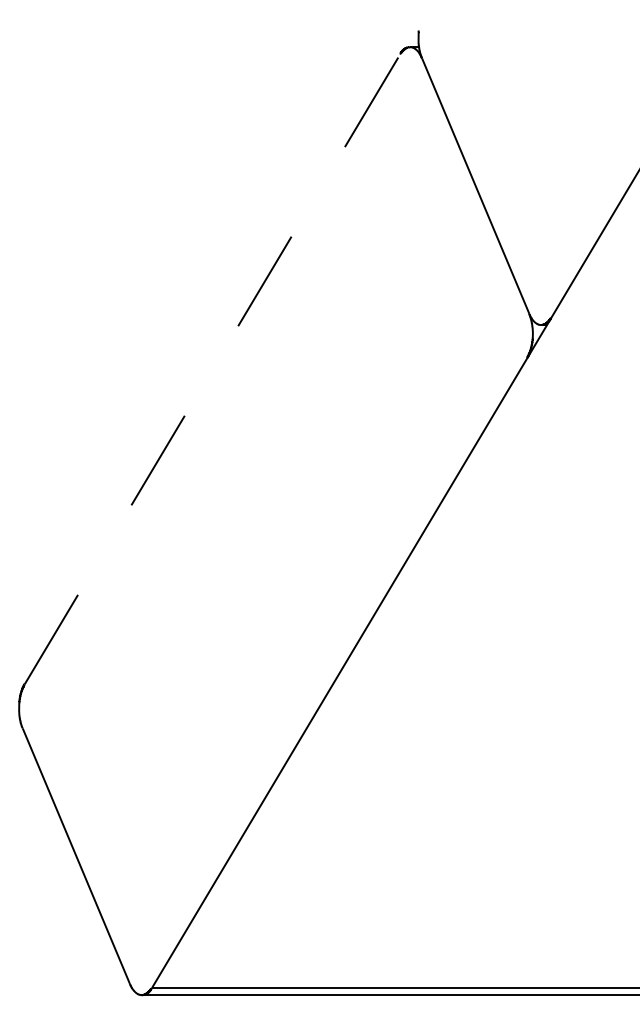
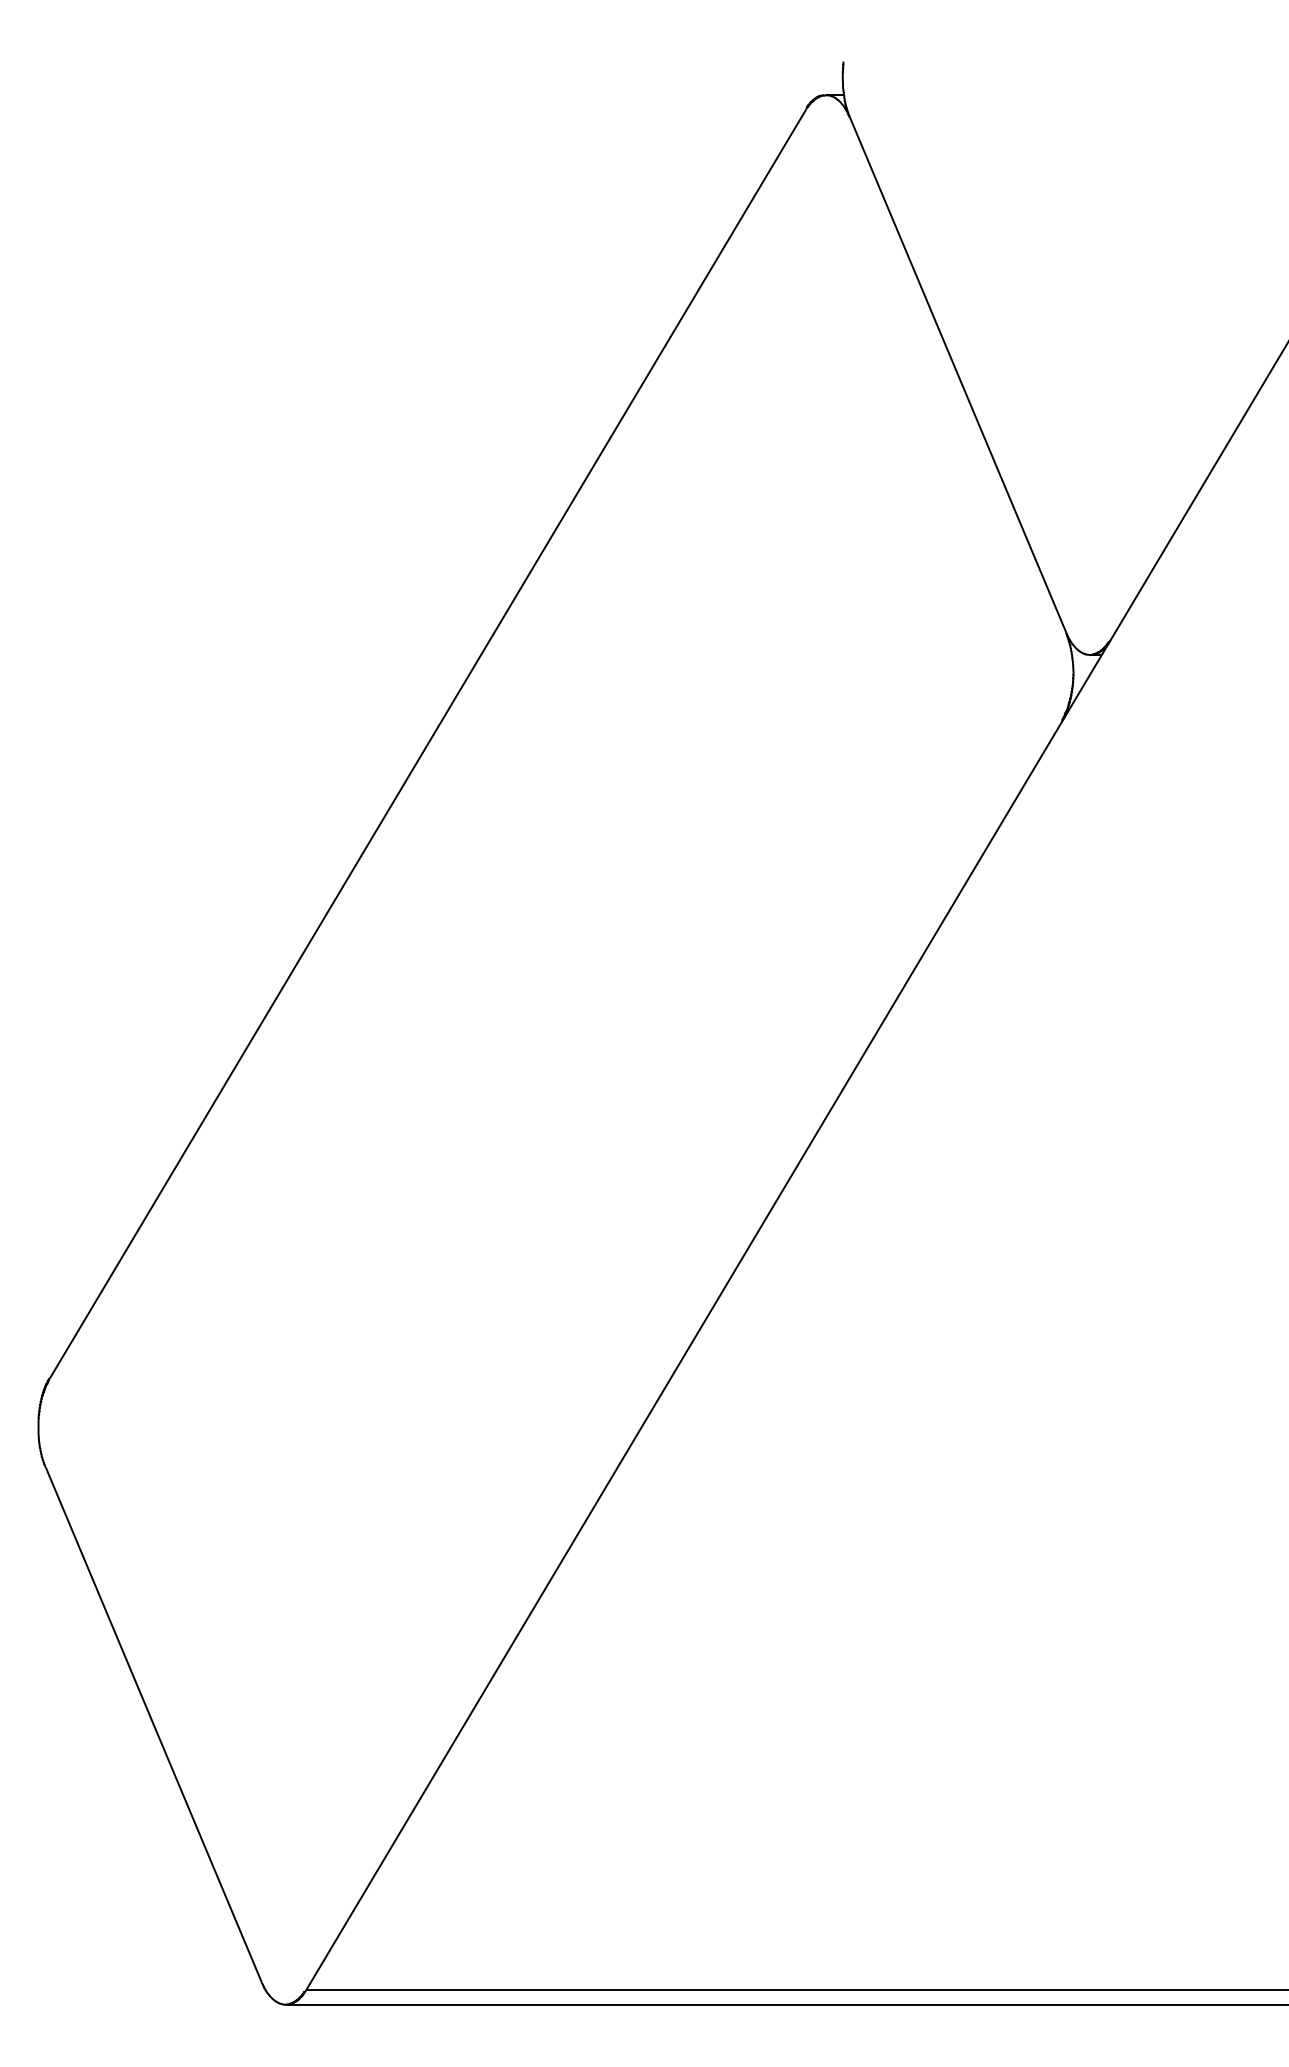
line: (212, 369) -> (427, 744), dashed -> solid

